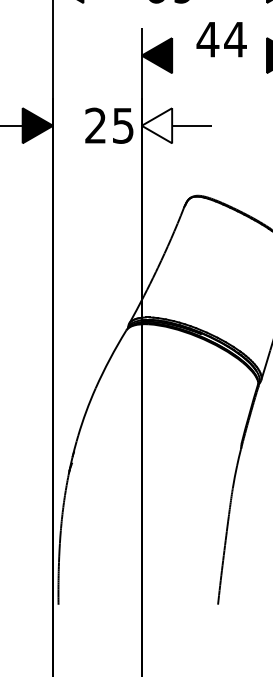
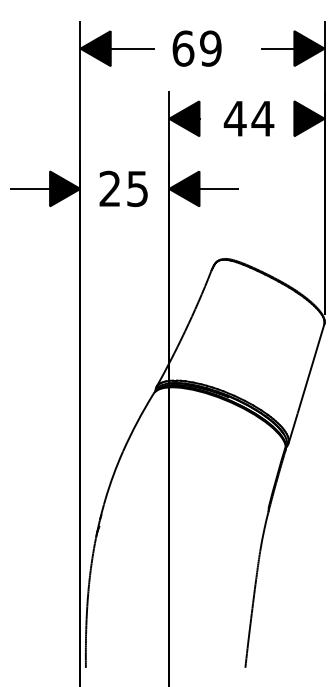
text: (221, 39) -> (248, 118), moved
text: (109, 125) -> (123, 188), moved
fill: (157, 125) -> (184, 188), added

